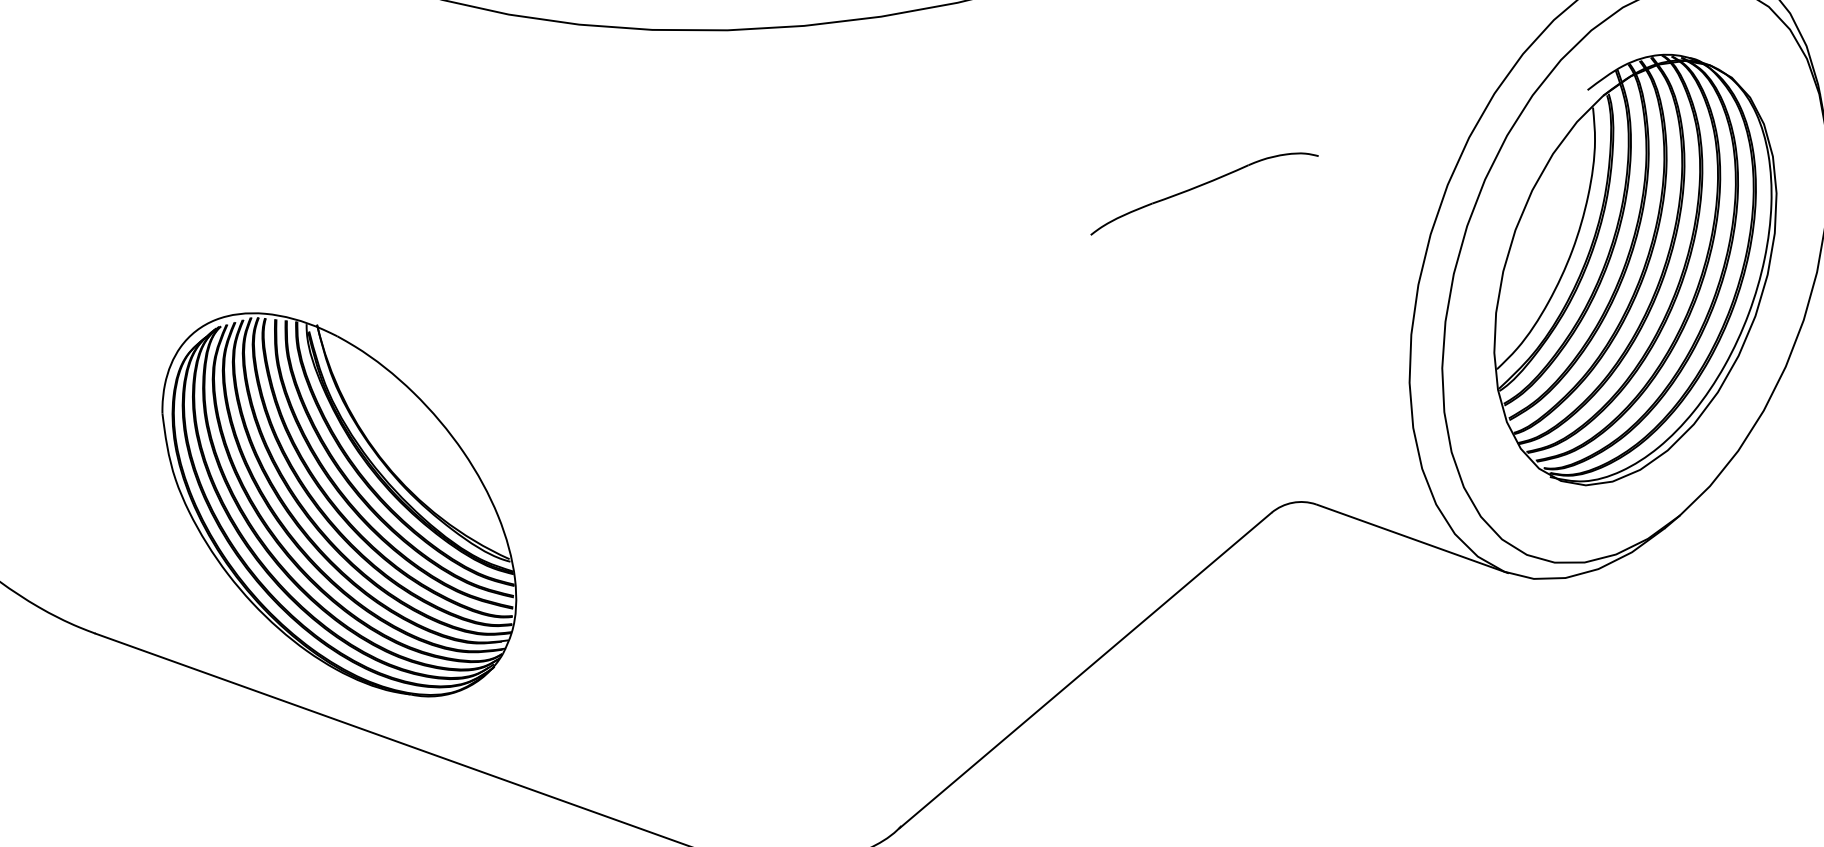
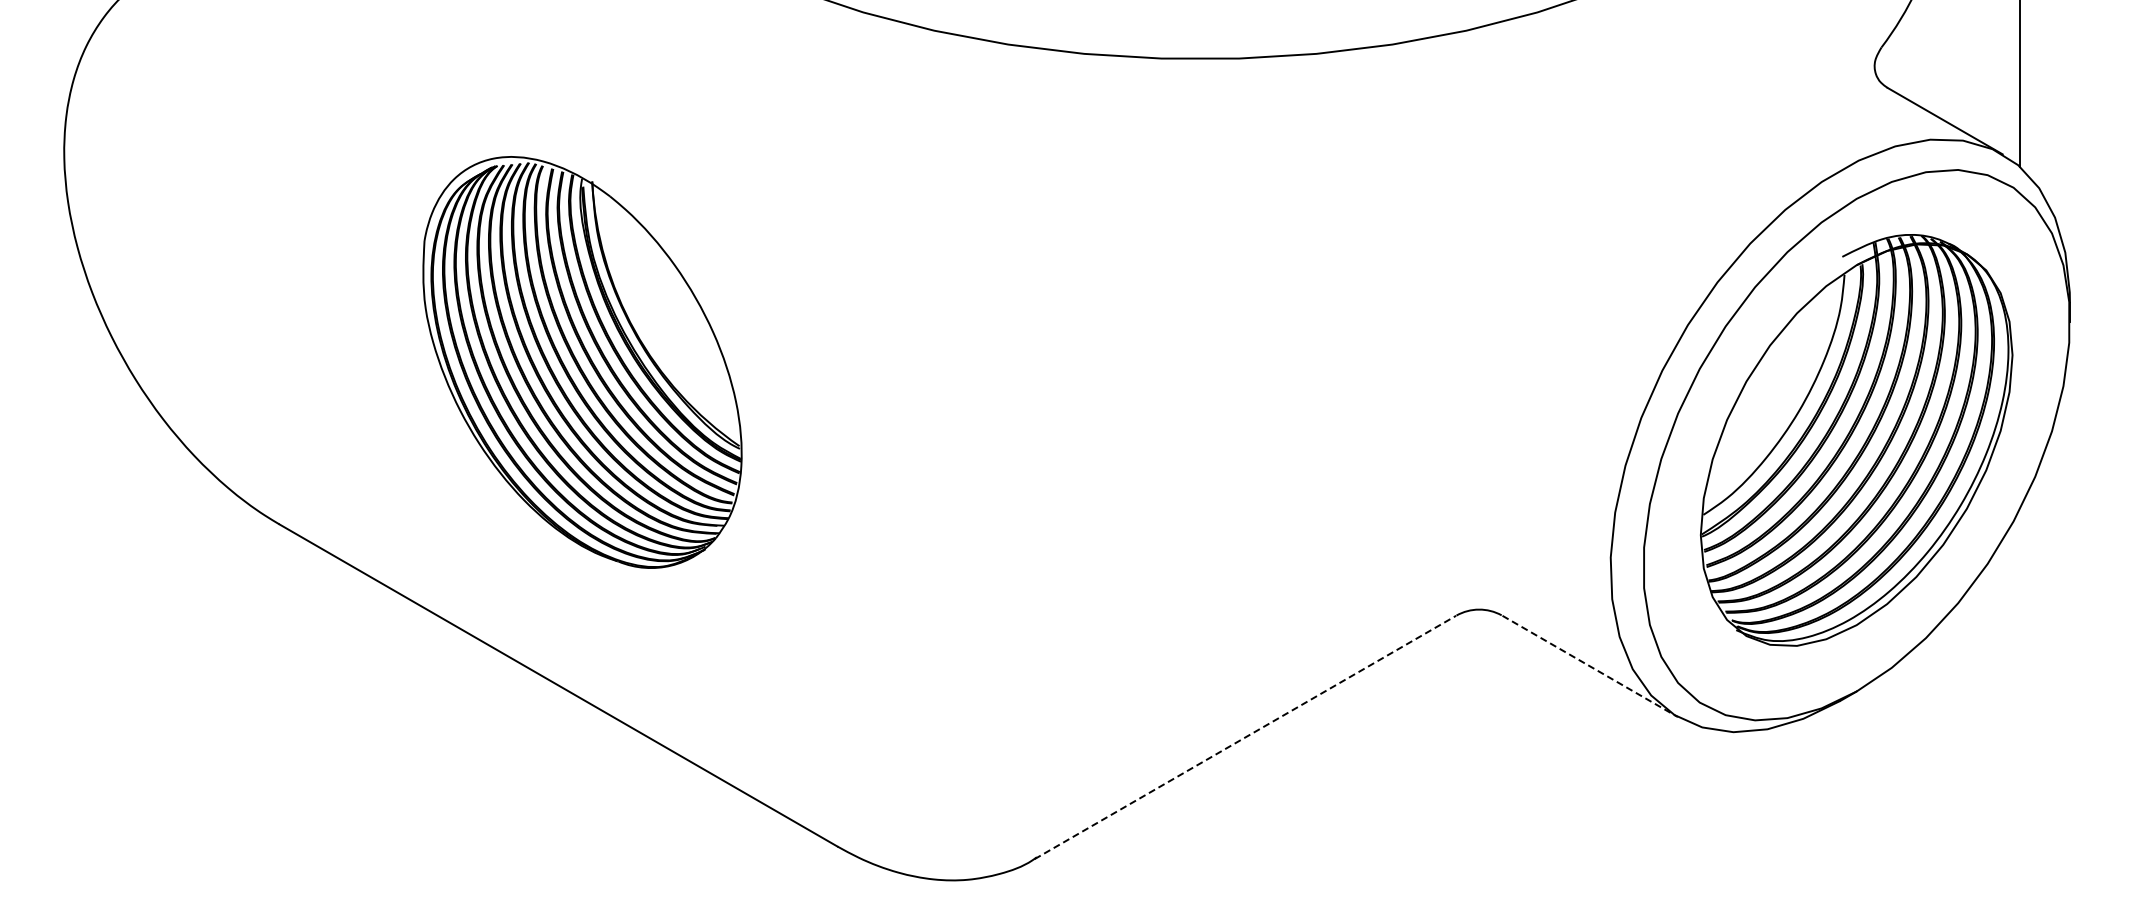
part: (1202, 186) -> (1446, 282), removed
part: (339, 504) -> (582, 362), moved
line: (1412, 538) -> (1590, 666), solid -> dashed
line: (1085, 670) -> (1245, 737), solid -> dashed

